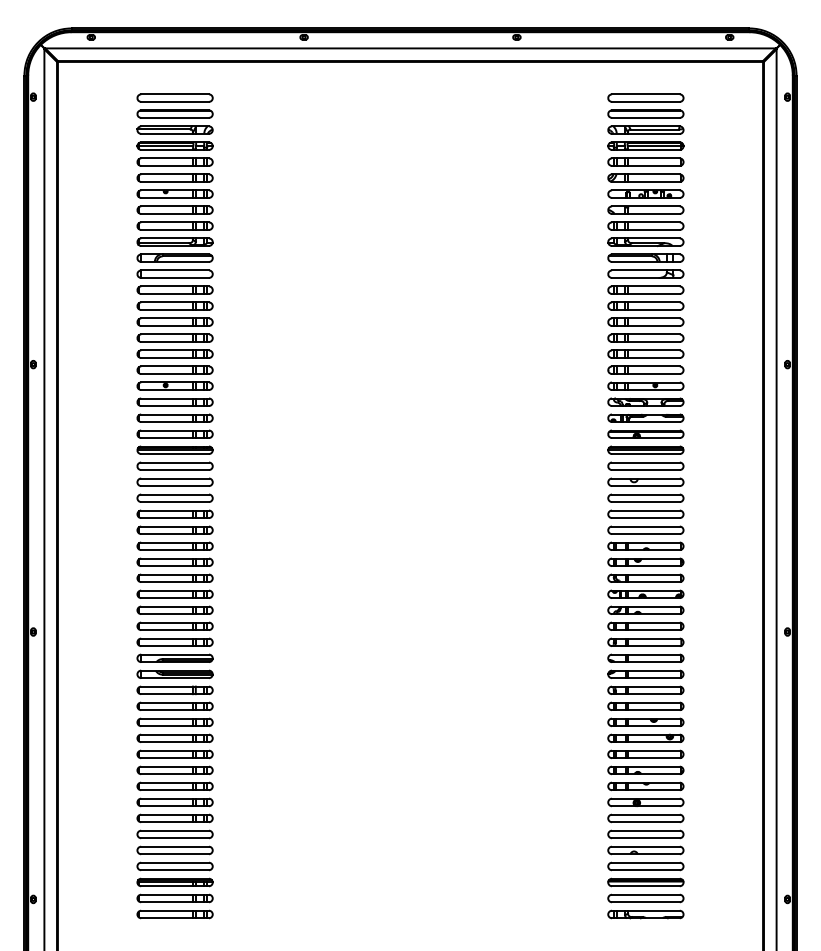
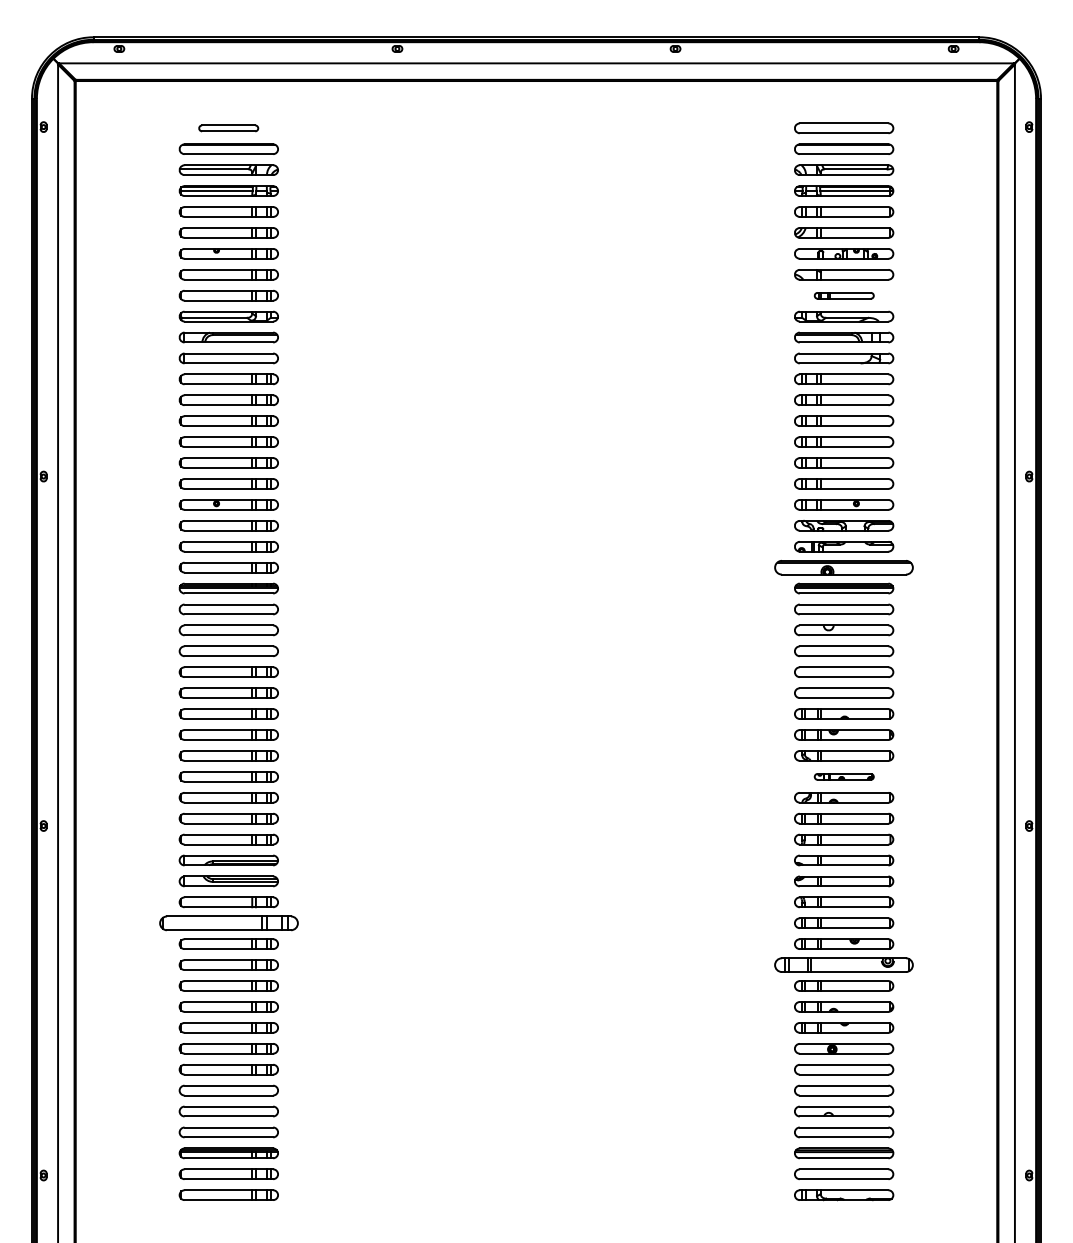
part: (174, 98) -> (228, 128), size x0.6
part: (646, 226) -> (844, 295), size x0.6
part: (646, 434) -> (844, 567), size x1.4
part: (646, 594) -> (844, 776), size x0.6
part: (174, 705) -> (228, 922), size x1.4
part: (646, 737) -> (844, 964), size x1.4

